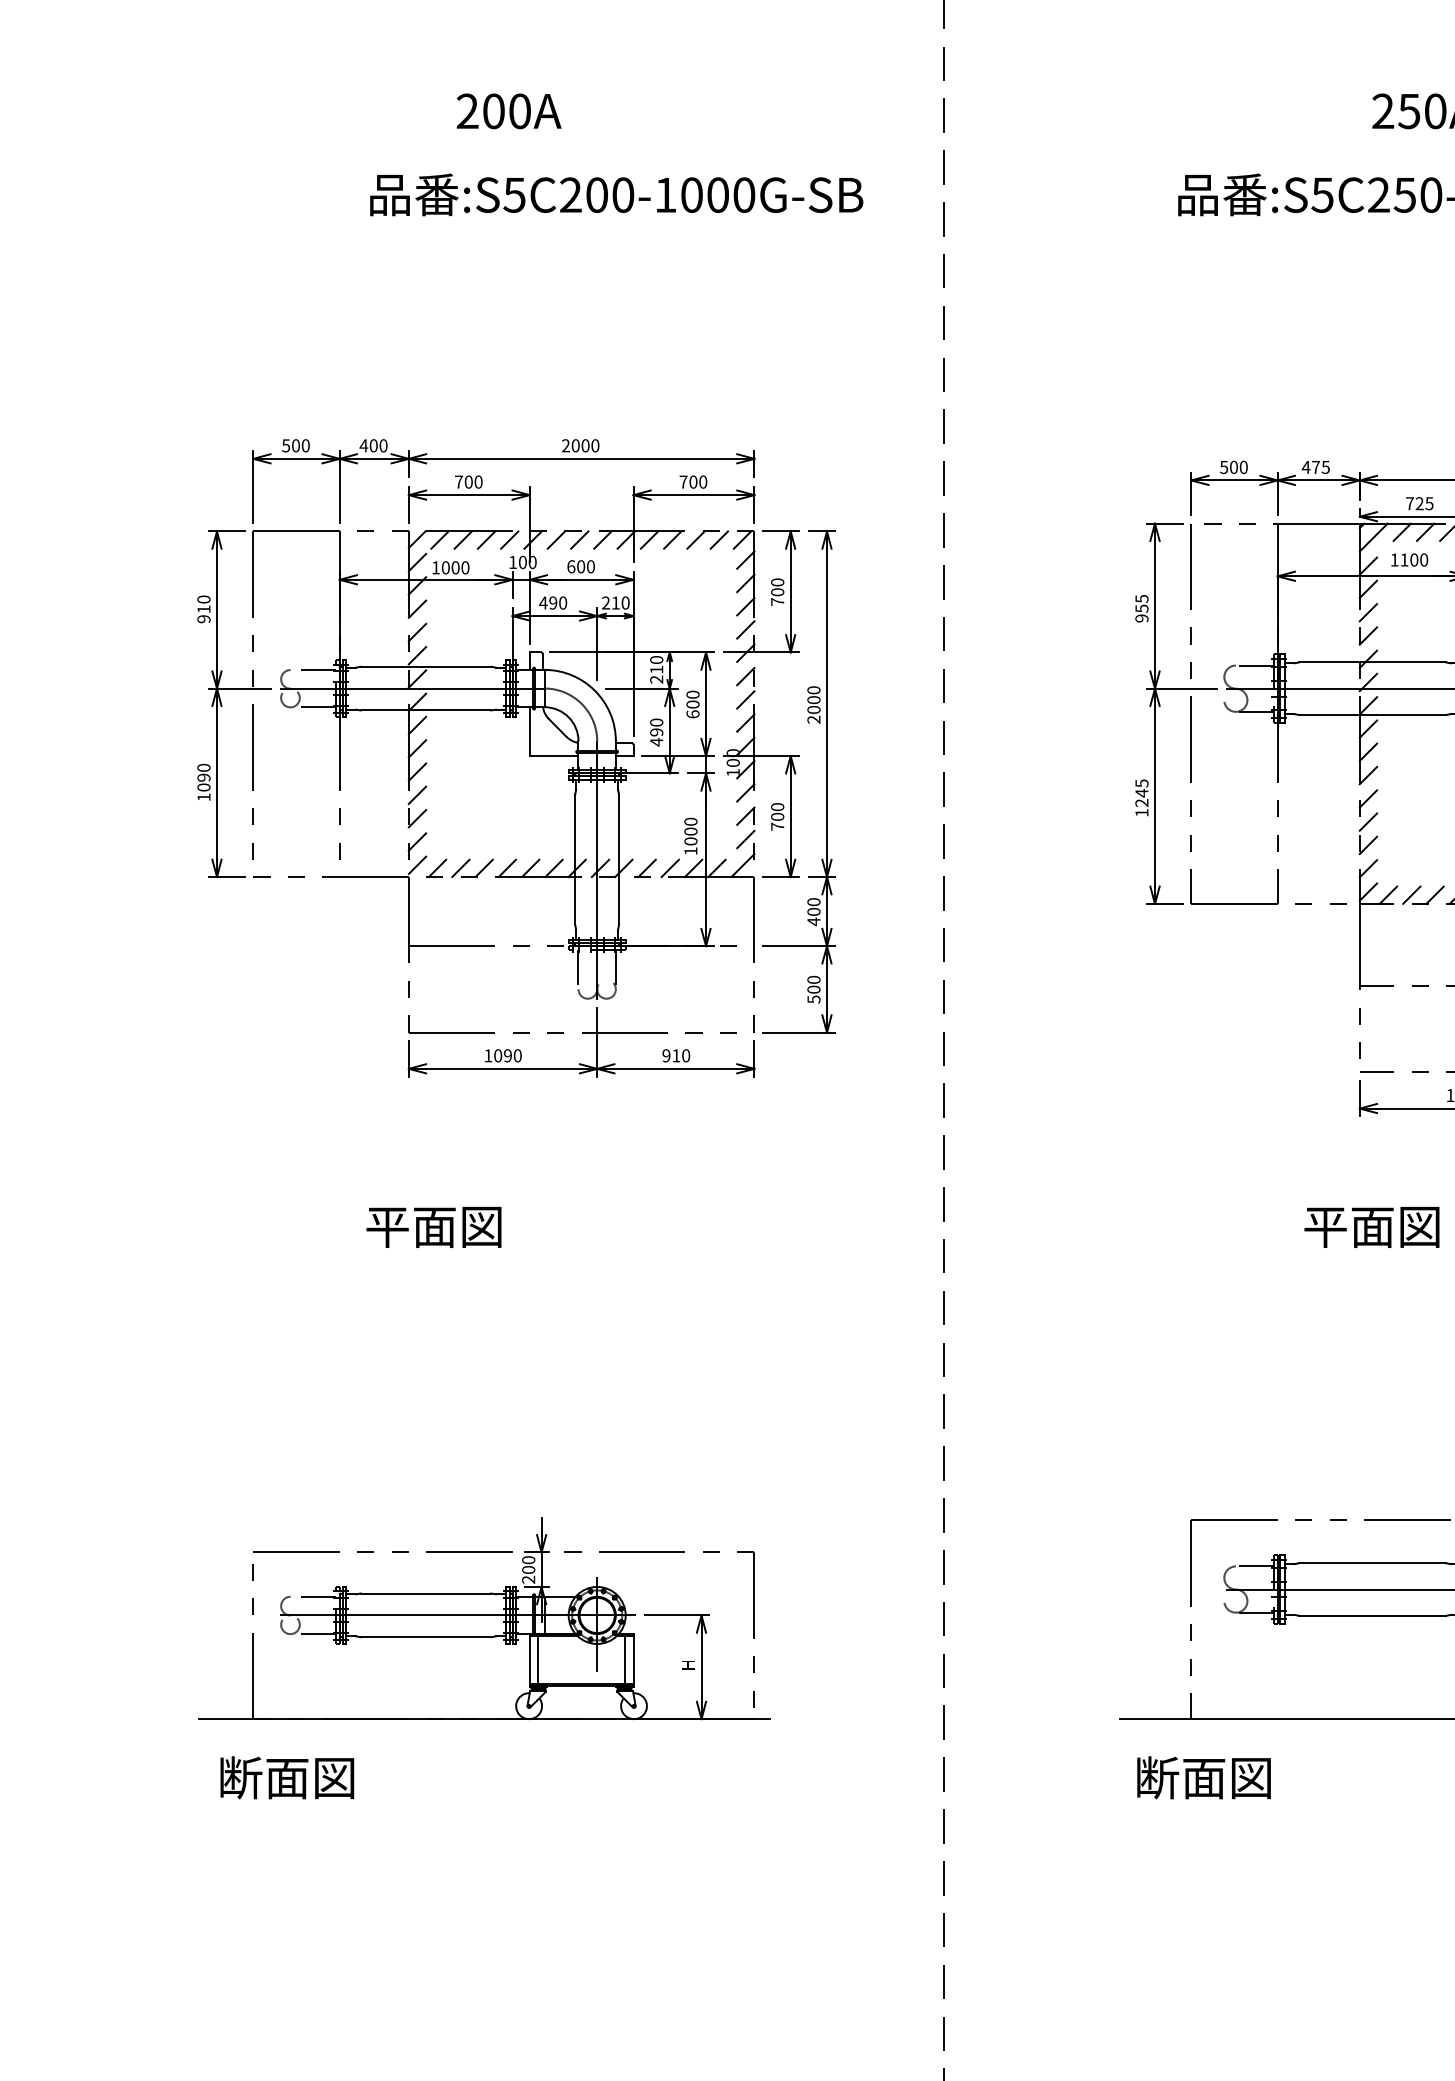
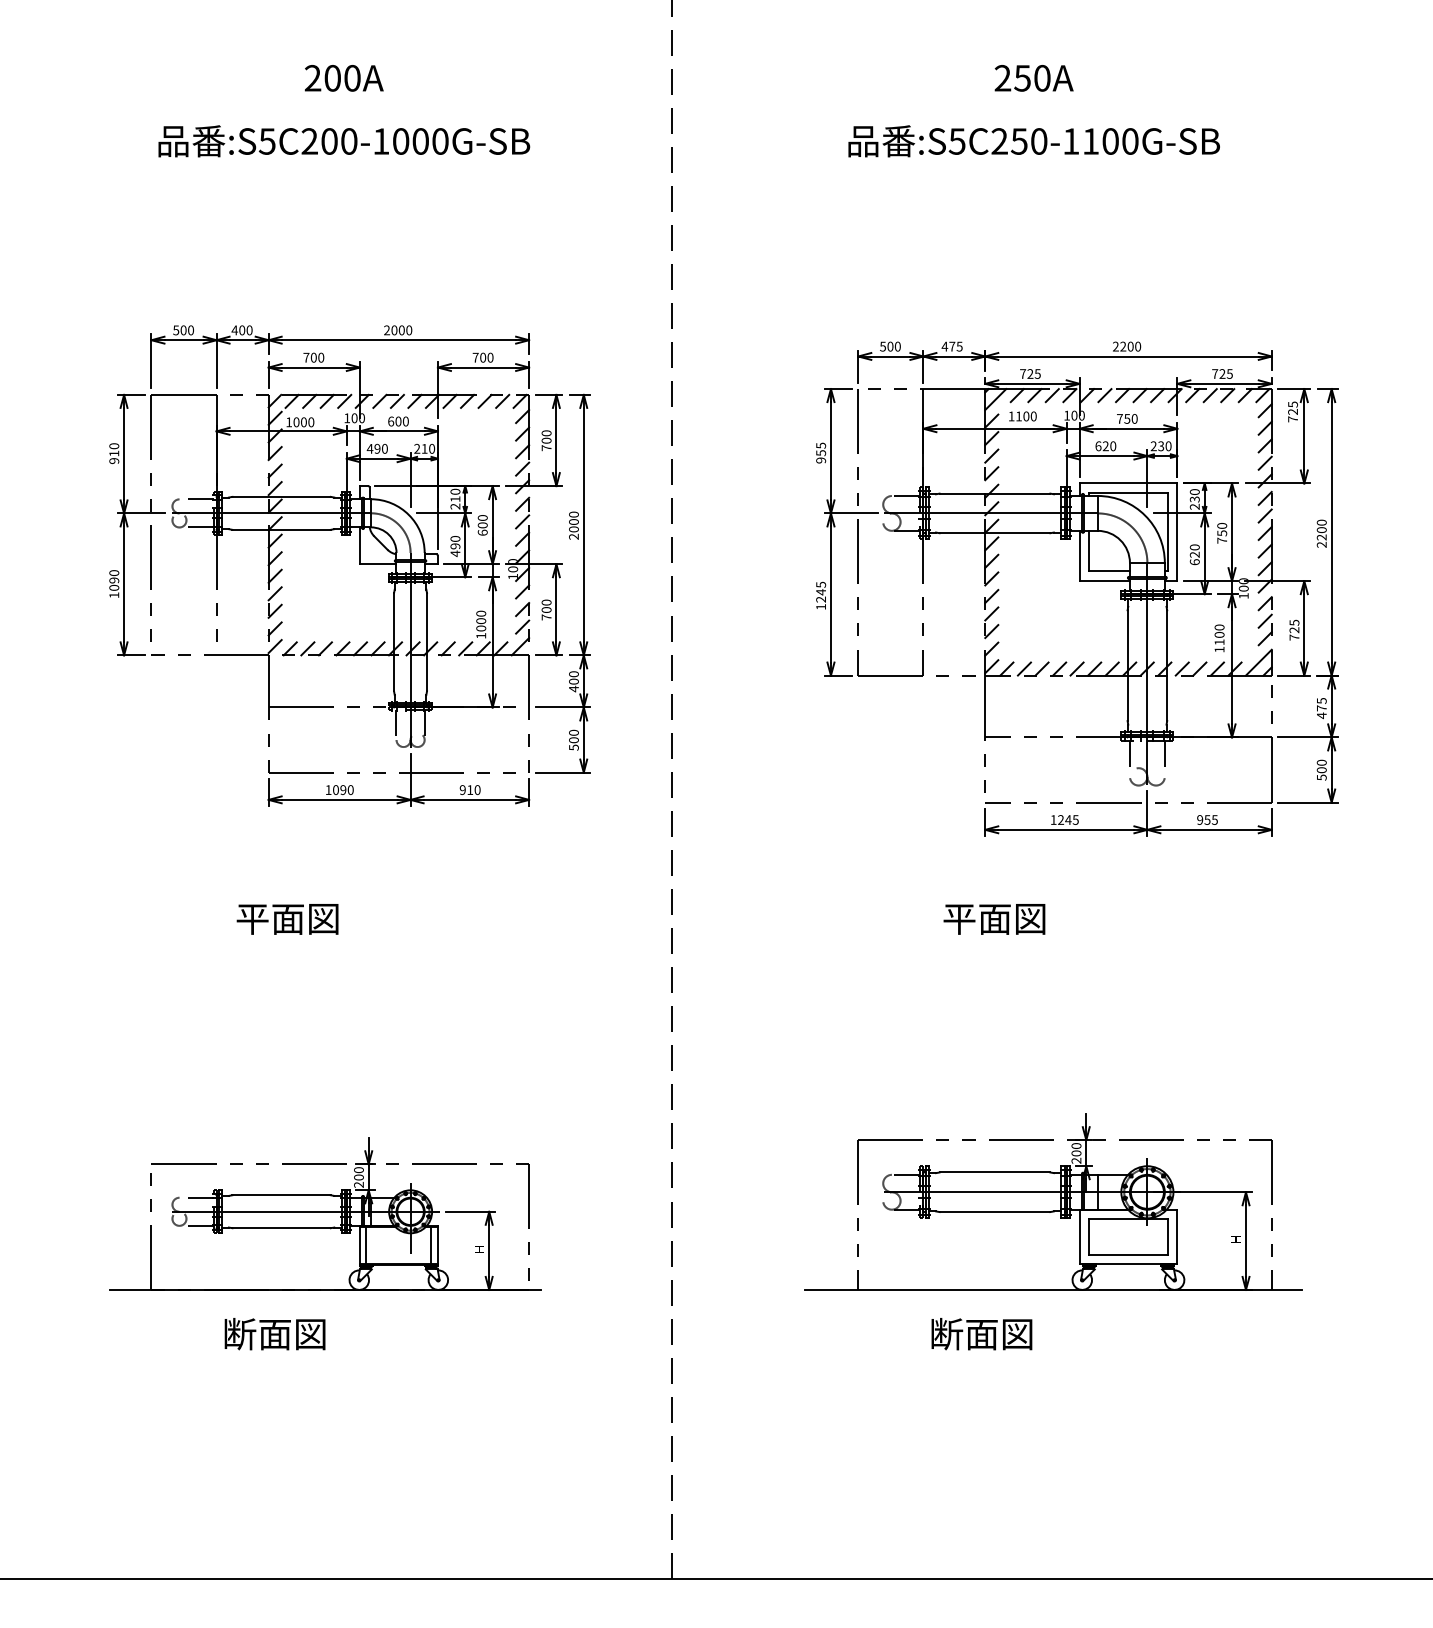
text: (616, 195) -> (344, 141), moved
text: (286, 1778) -> (274, 1334), moved
text: (1203, 1778) -> (981, 1334), moved

